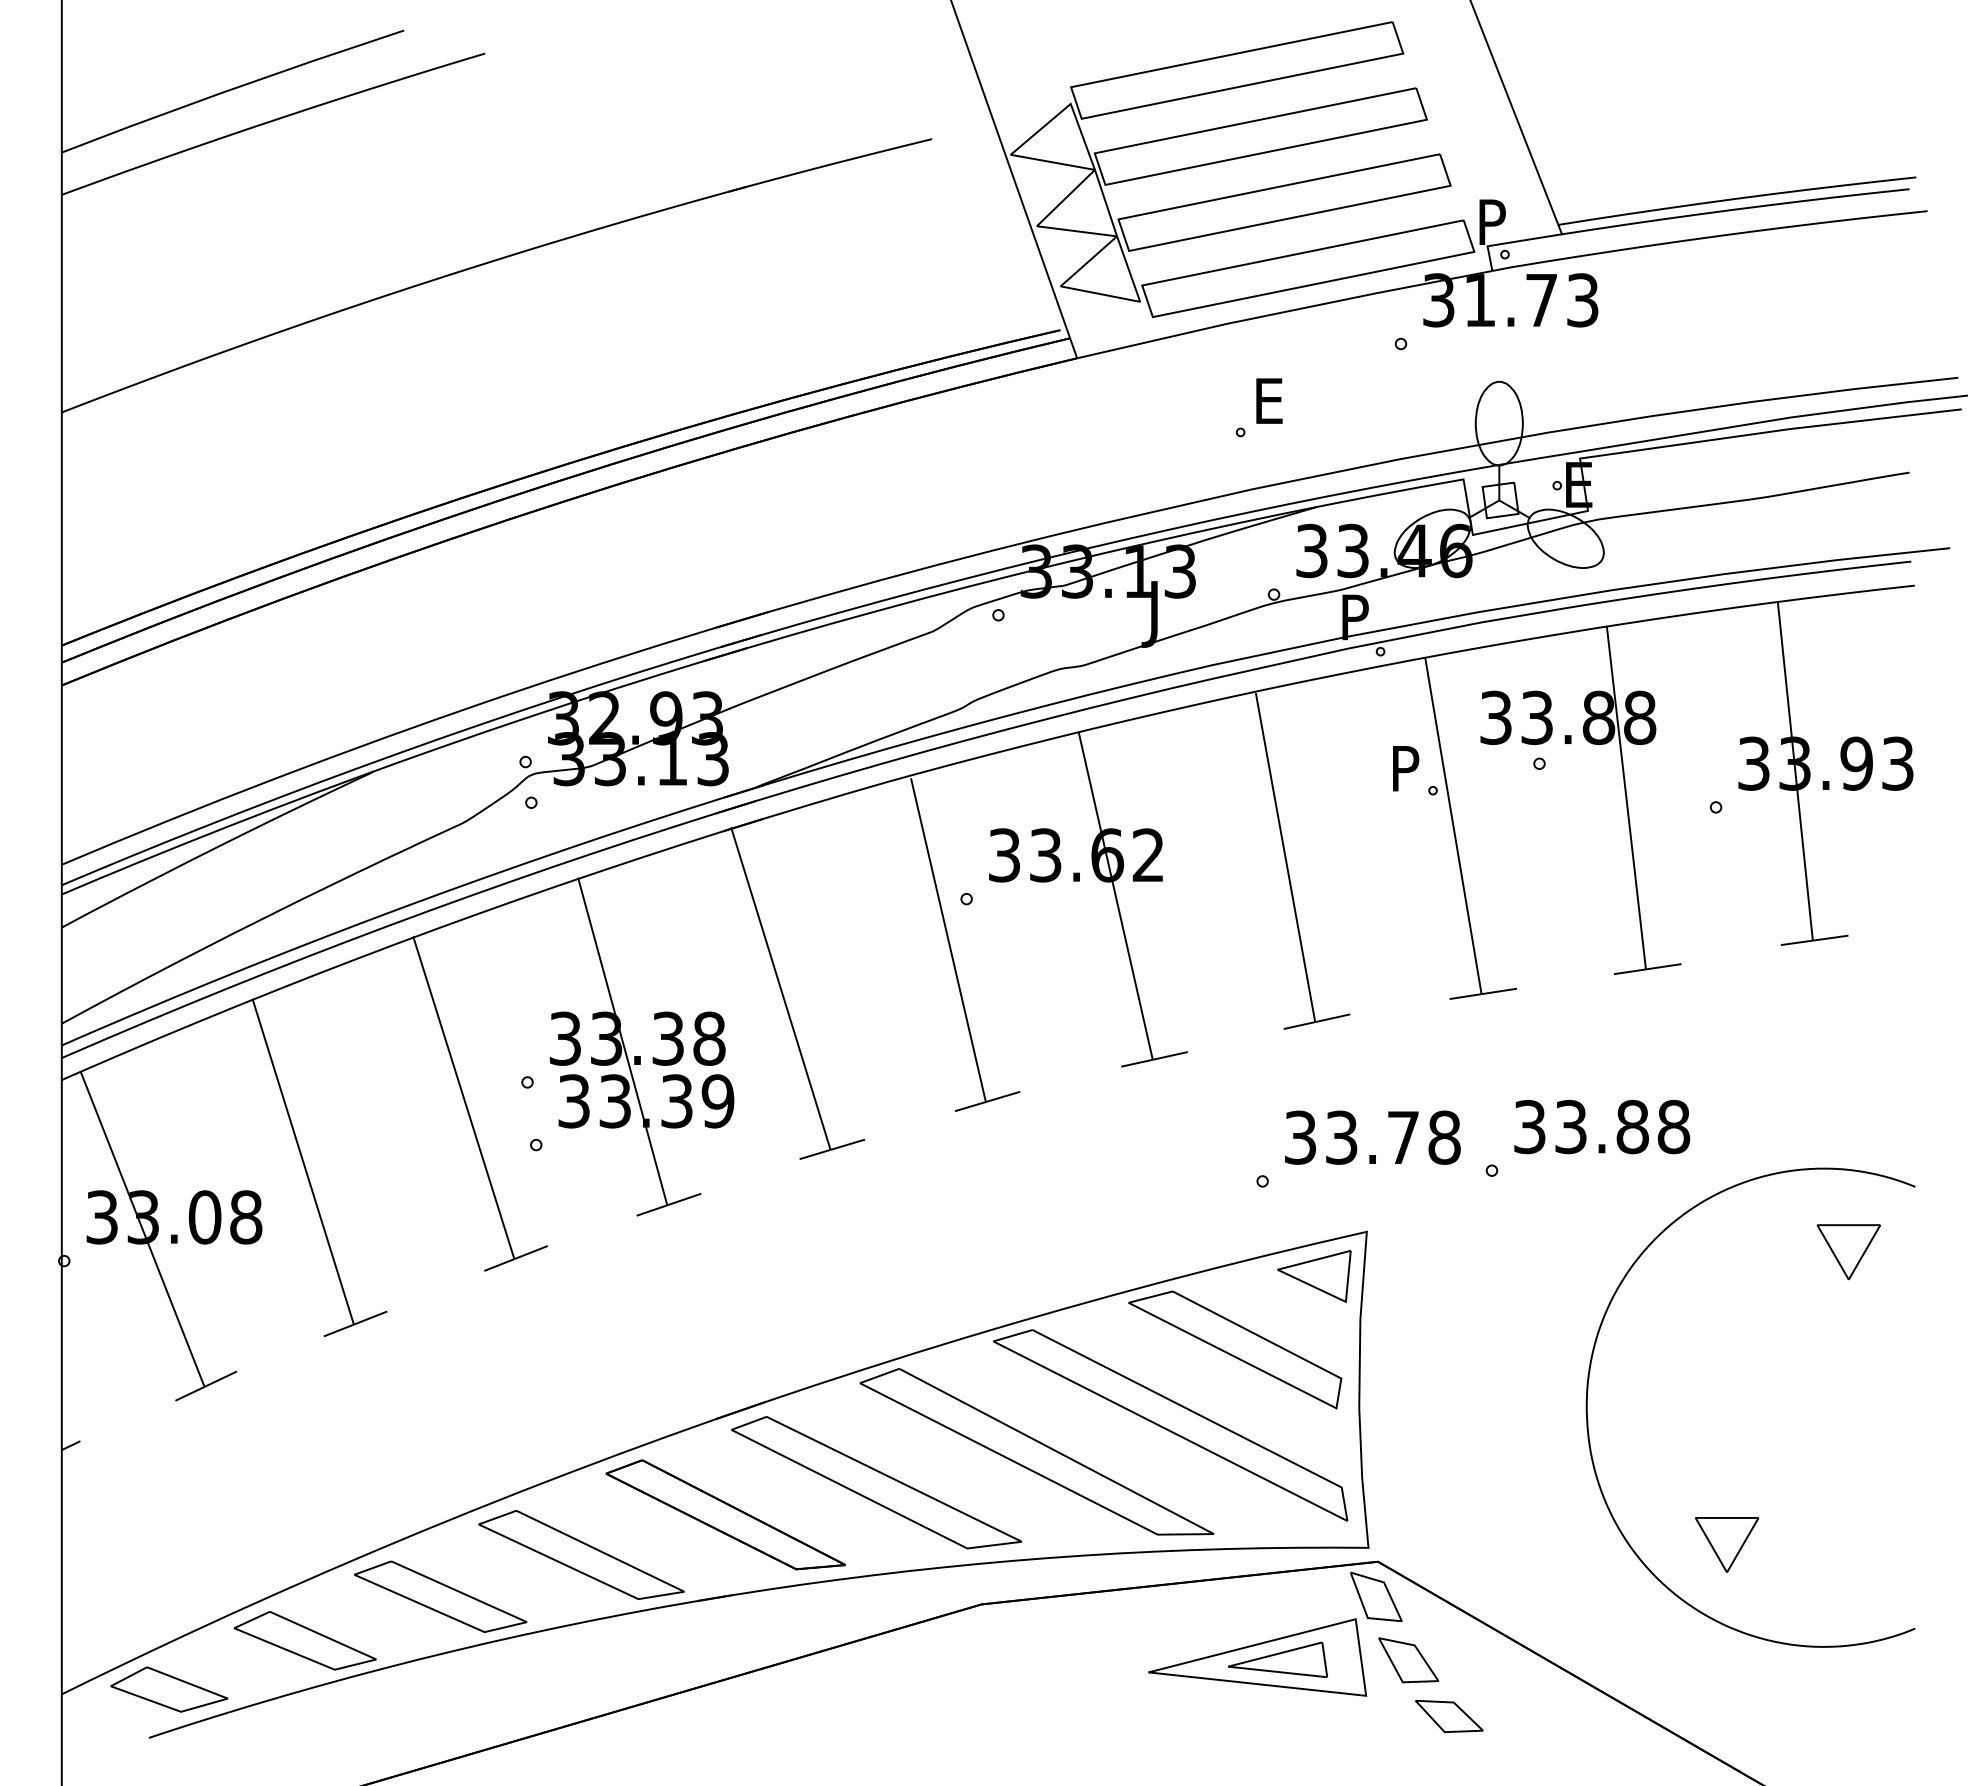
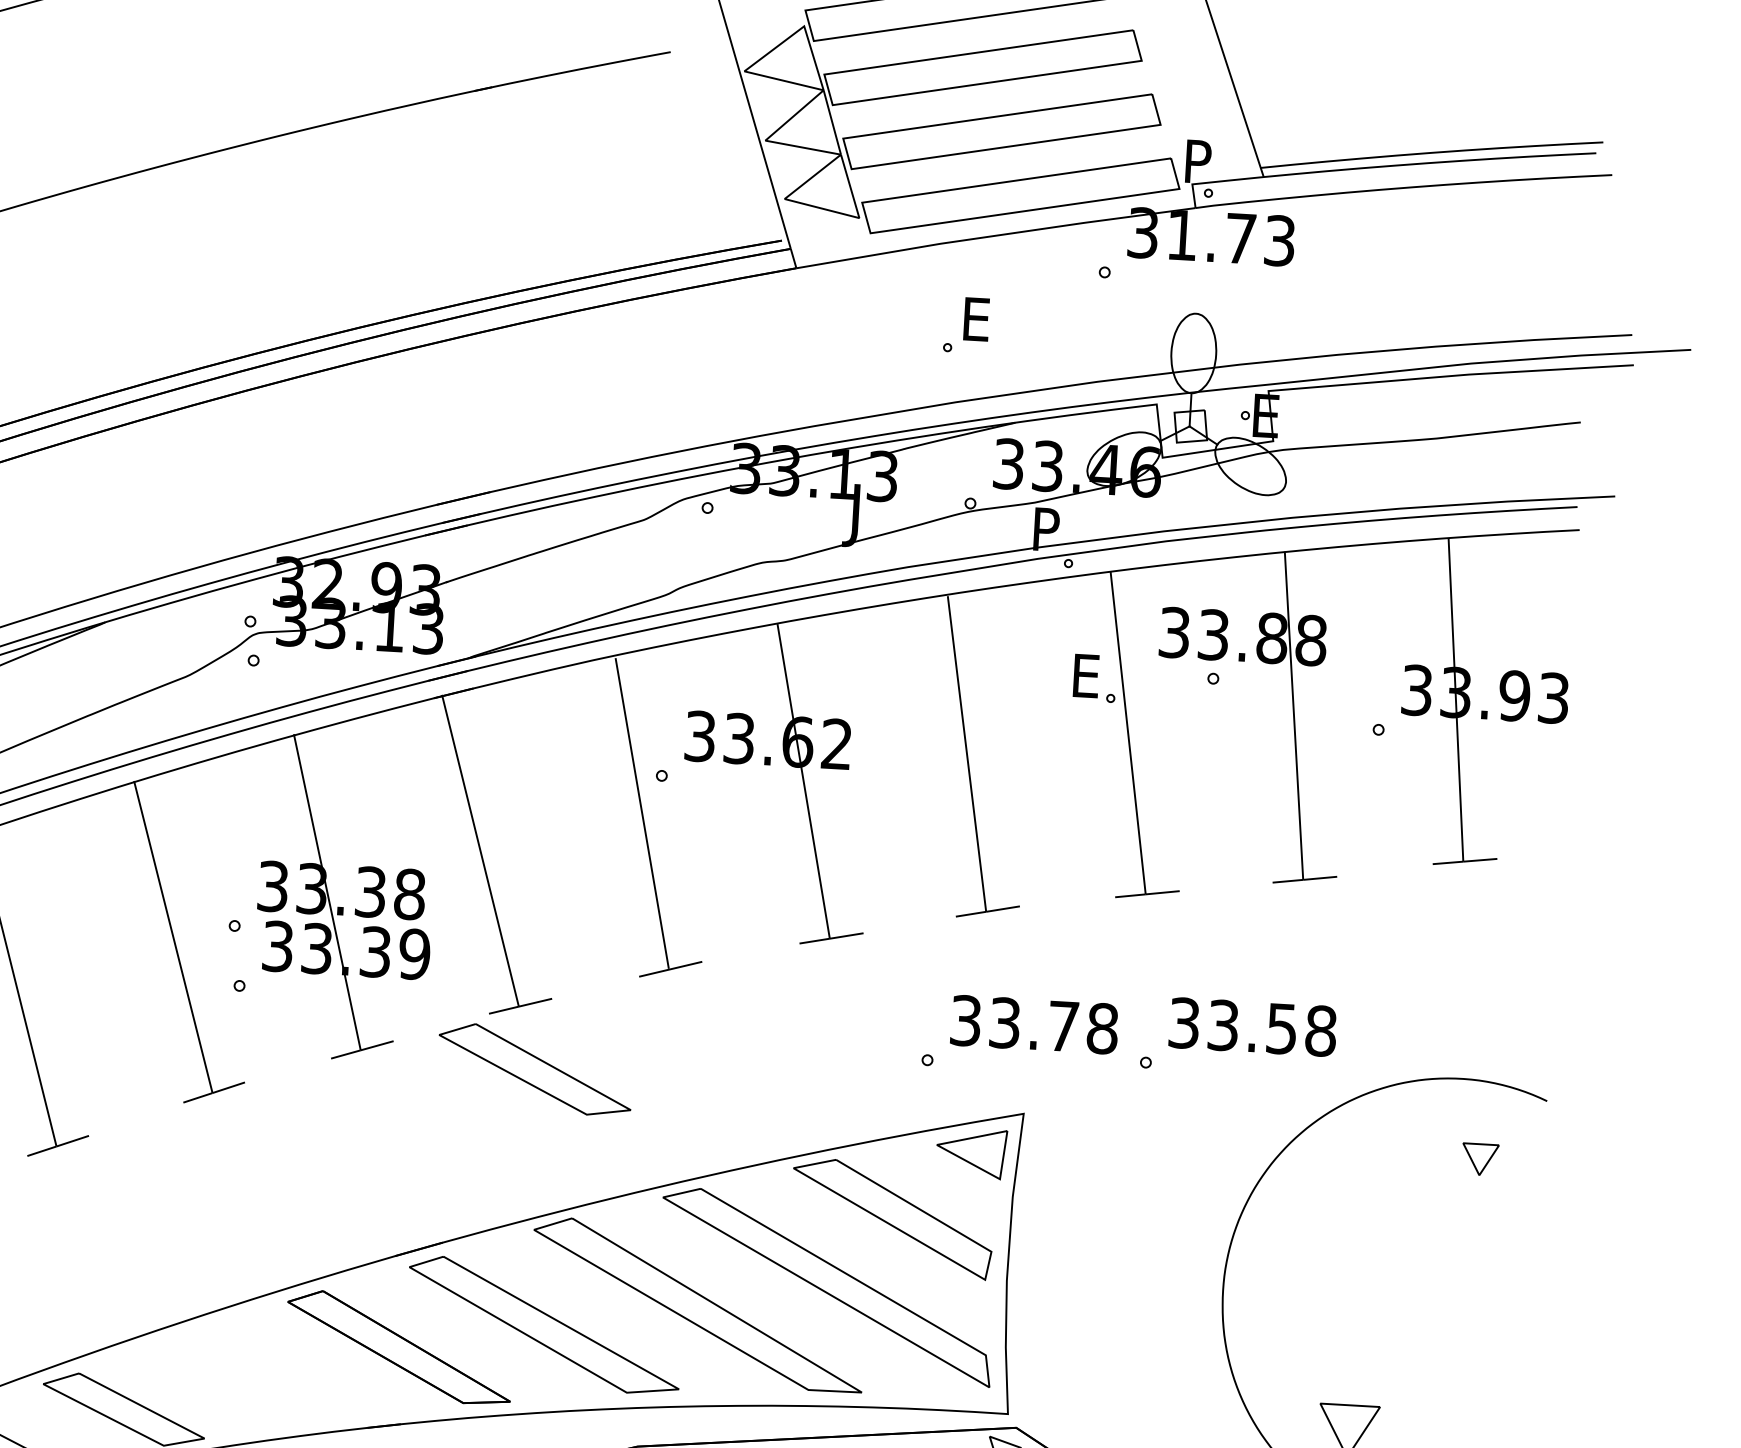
text: (1408, 768) -> (1088, 676), P -> E
text: (1632, 1126) -> (1281, 1028), 33.88 -> 33.58
part: (1848, 1252) -> (1480, 1159), size x0.6
part: (581, 1554) -> (535, 1069), moved

